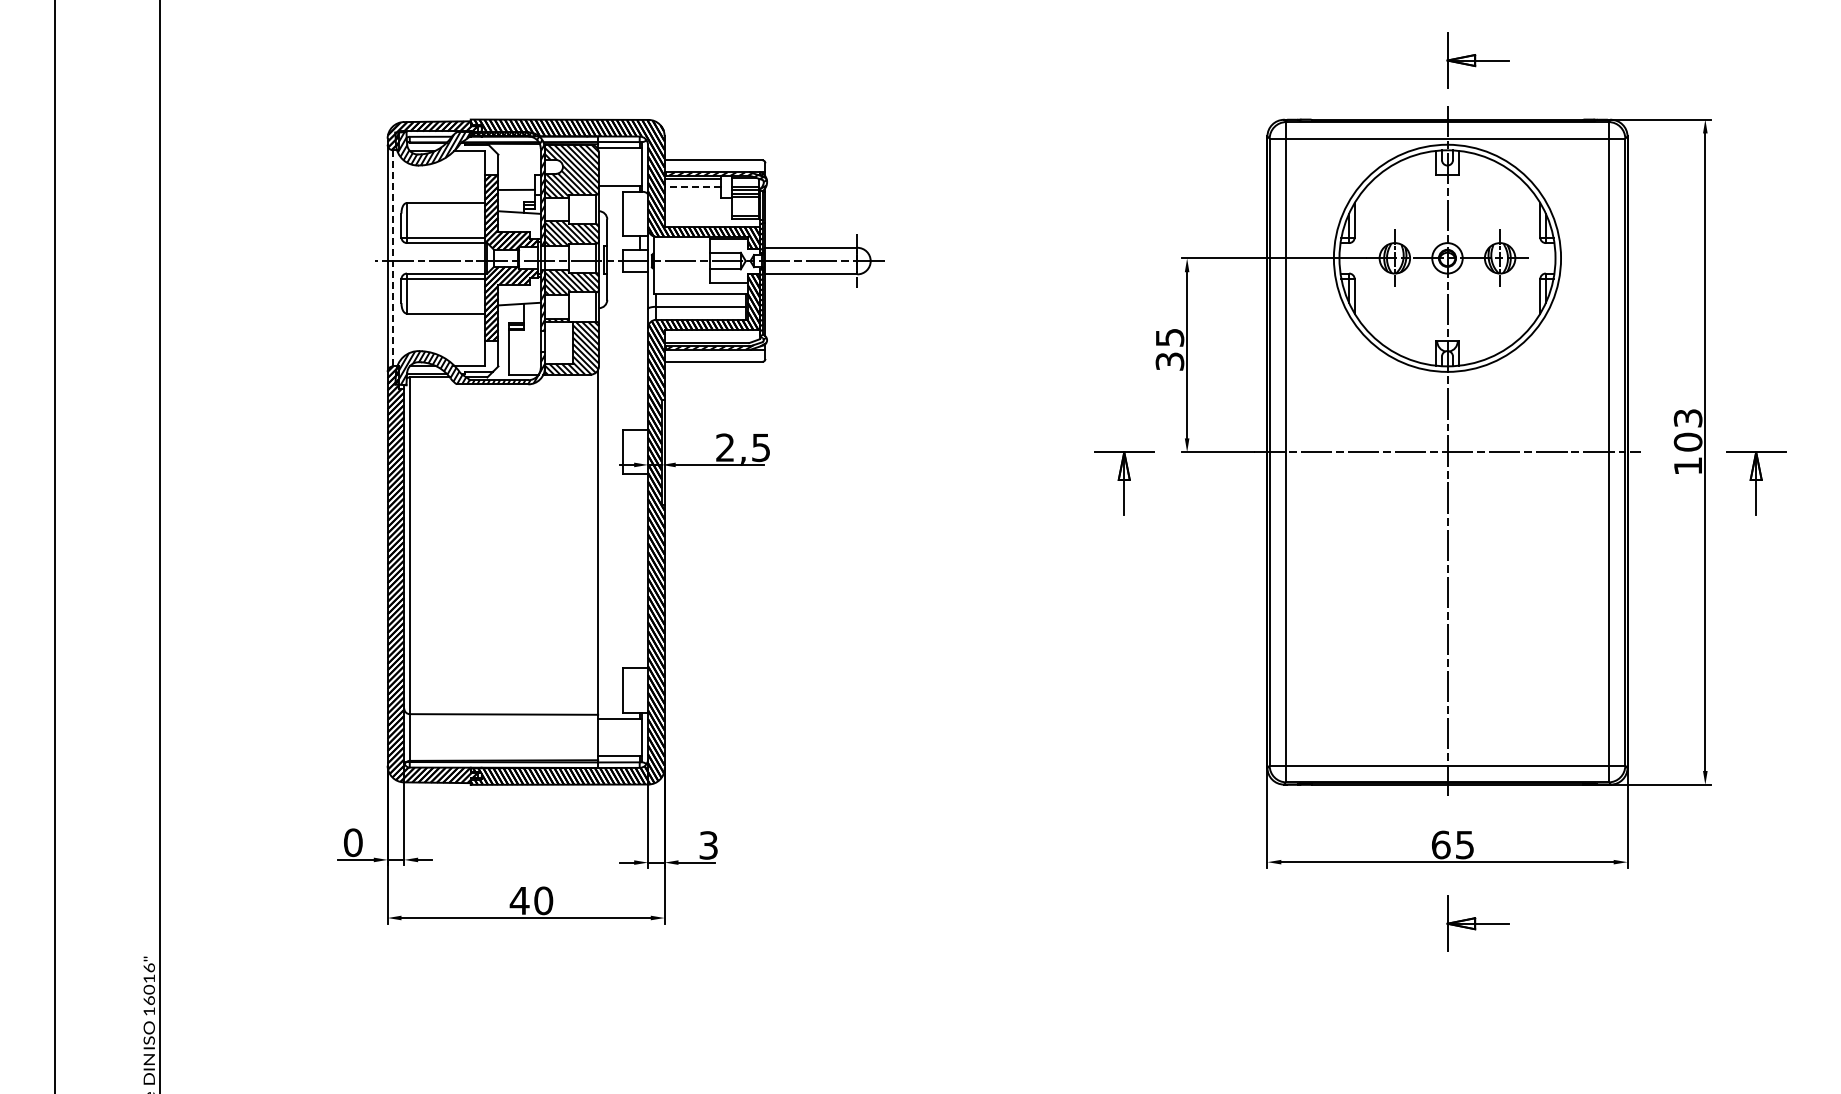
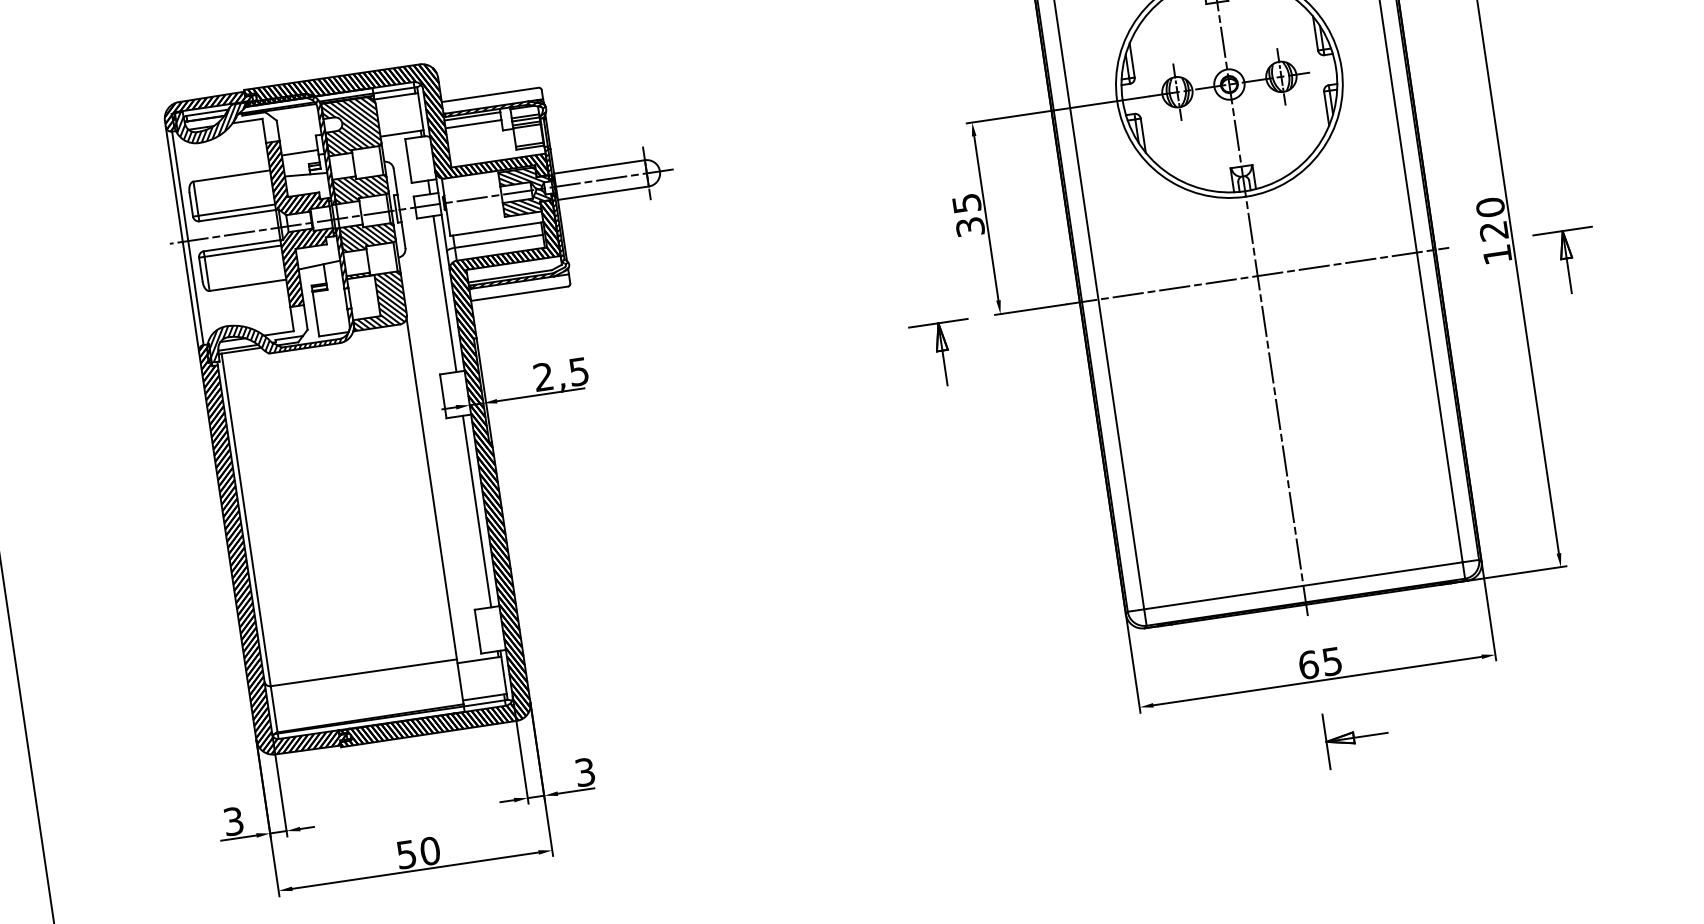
line: (692, 187) -> (473, 124), dashed -> solid
line: (393, 257) -> (188, 237), dashed -> solid
hatch: (737, 260) -> (528, 190), added
line: (639, 351) -> (444, 294), added
text: (1687, 429) -> (1491, 218), 103 -> 120
line: (639, 571) -> (476, 511), added
text: (353, 842) -> (233, 821), 0 -> 3
text: (519, 901) -> (406, 855), 40 -> 50

